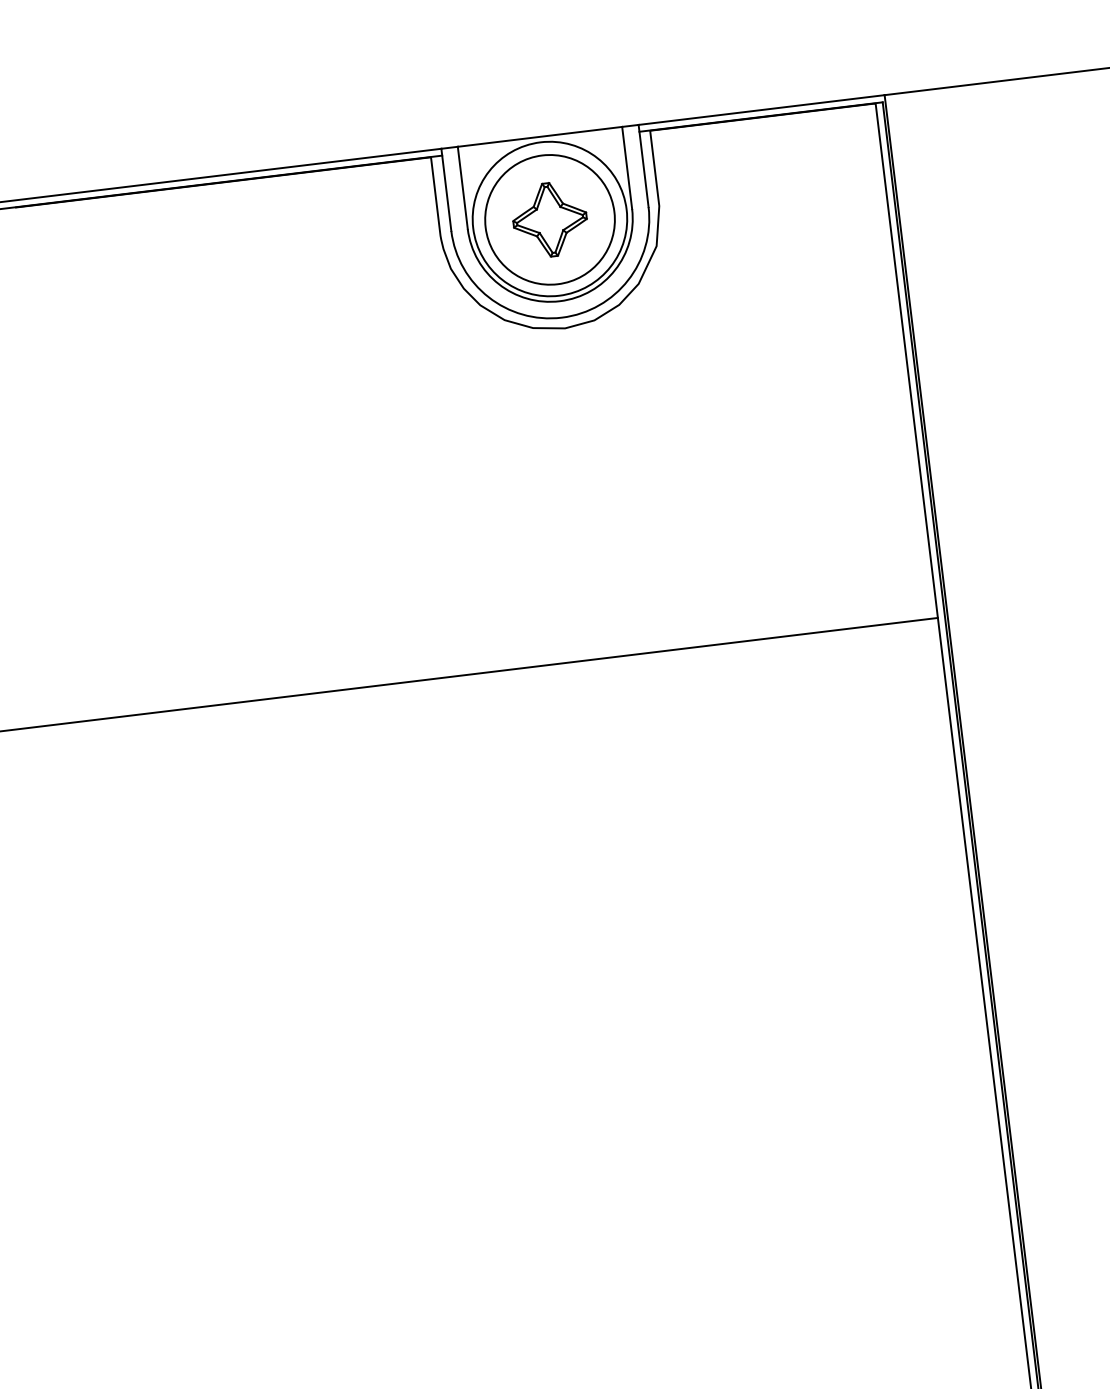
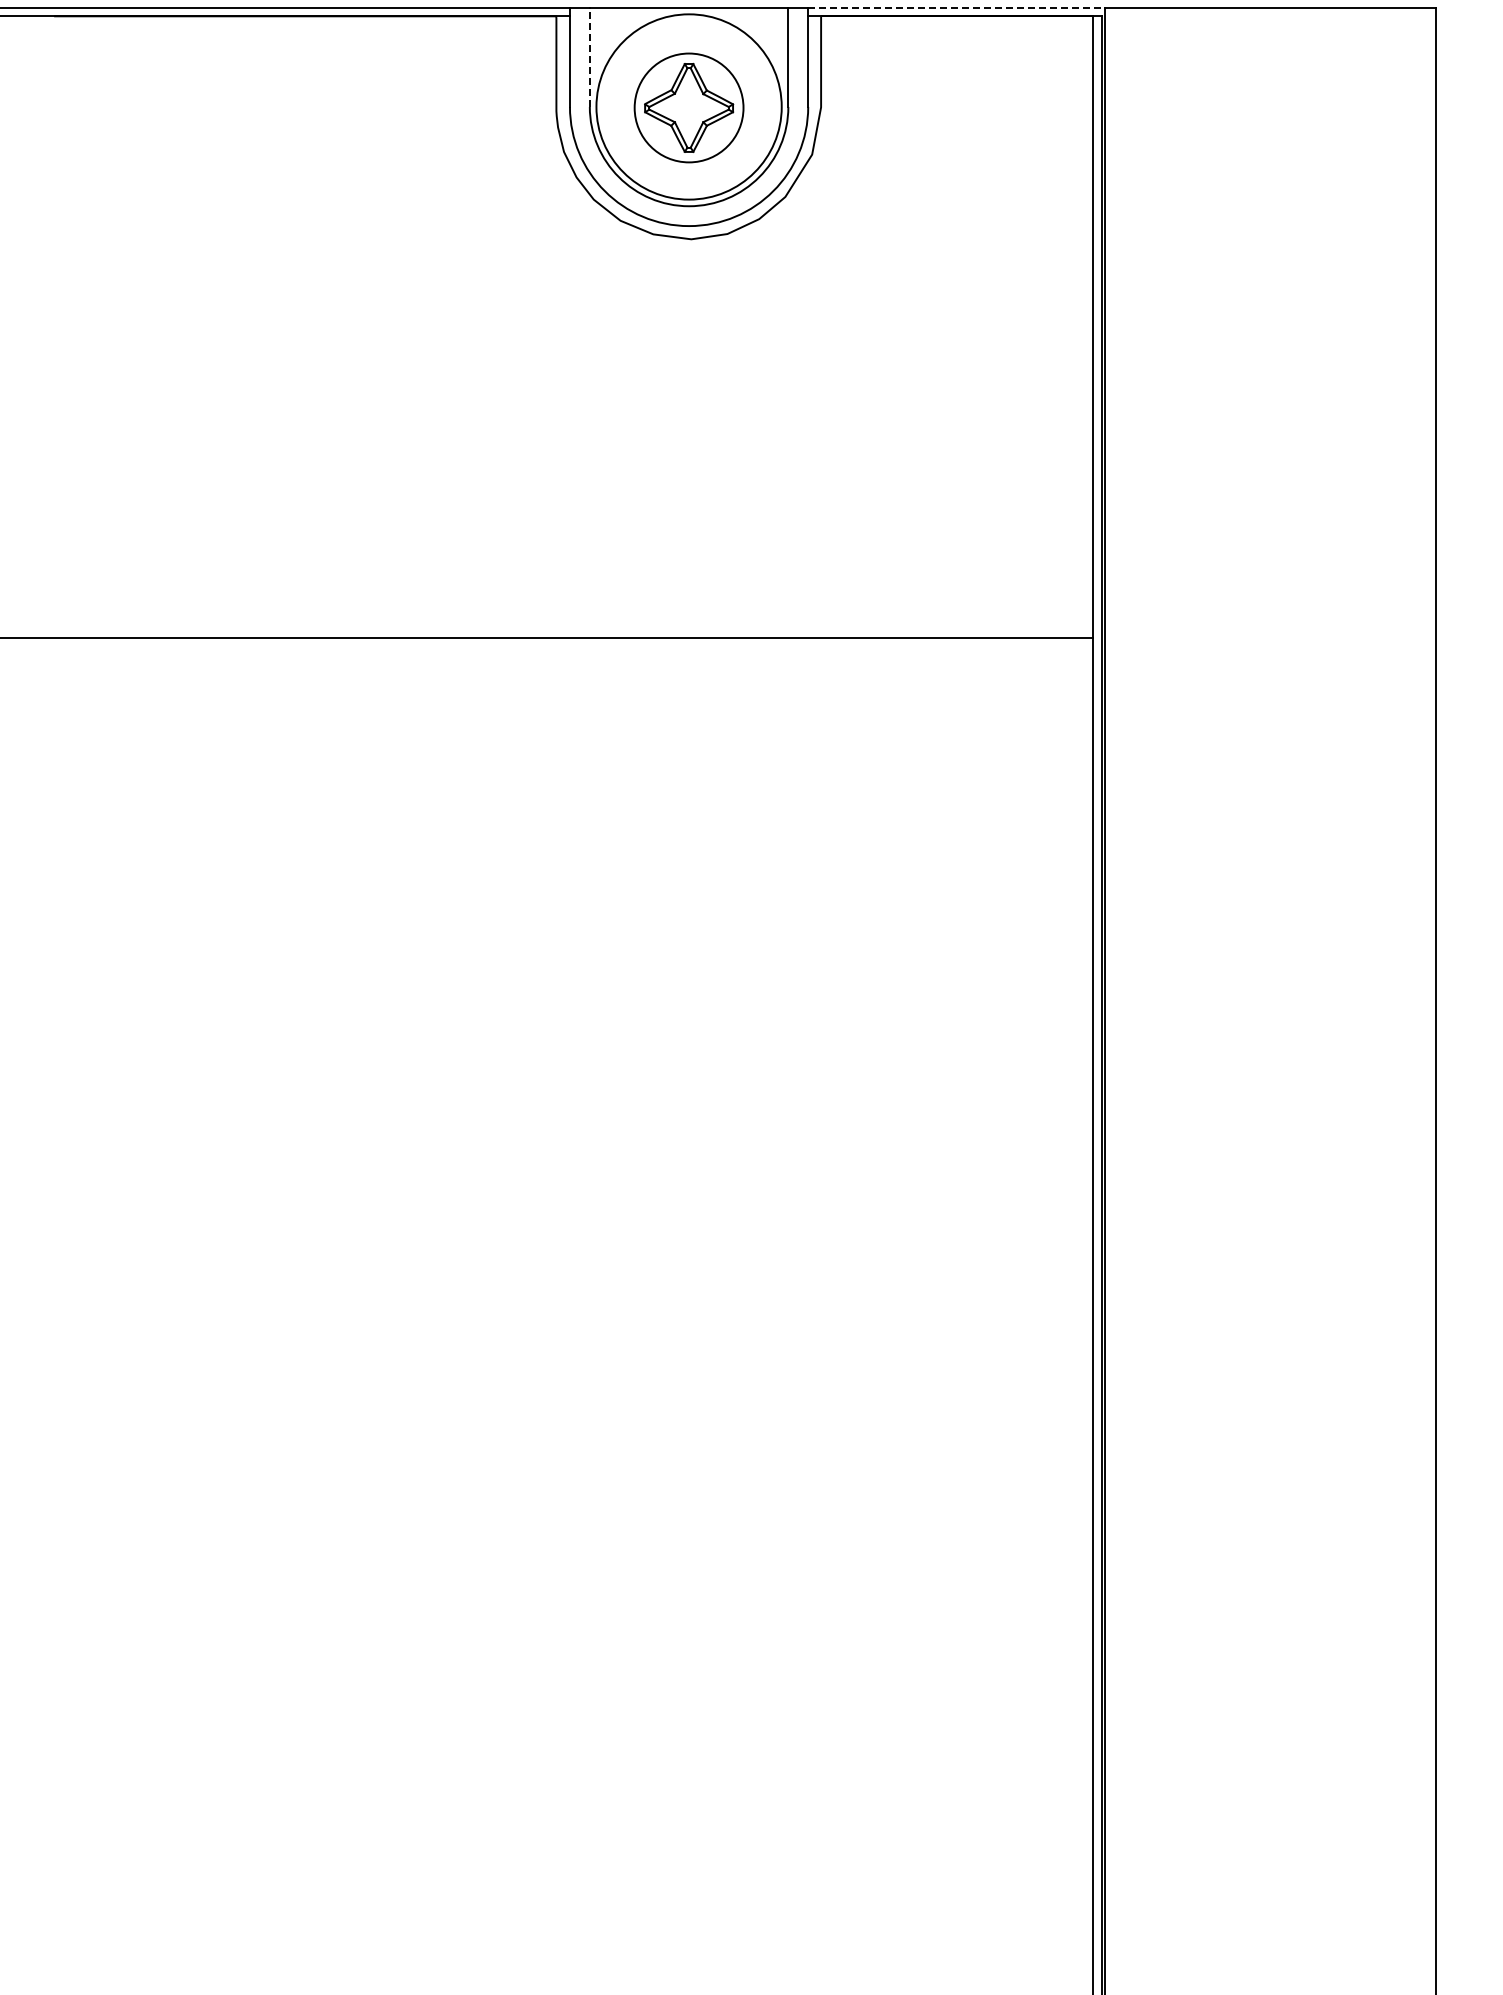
line: (761, 109) -> (956, 7), solid -> dashed
line: (462, 188) -> (589, 57), solid -> dashed
circle: (549, 219) -> (688, 107), size x0.7

